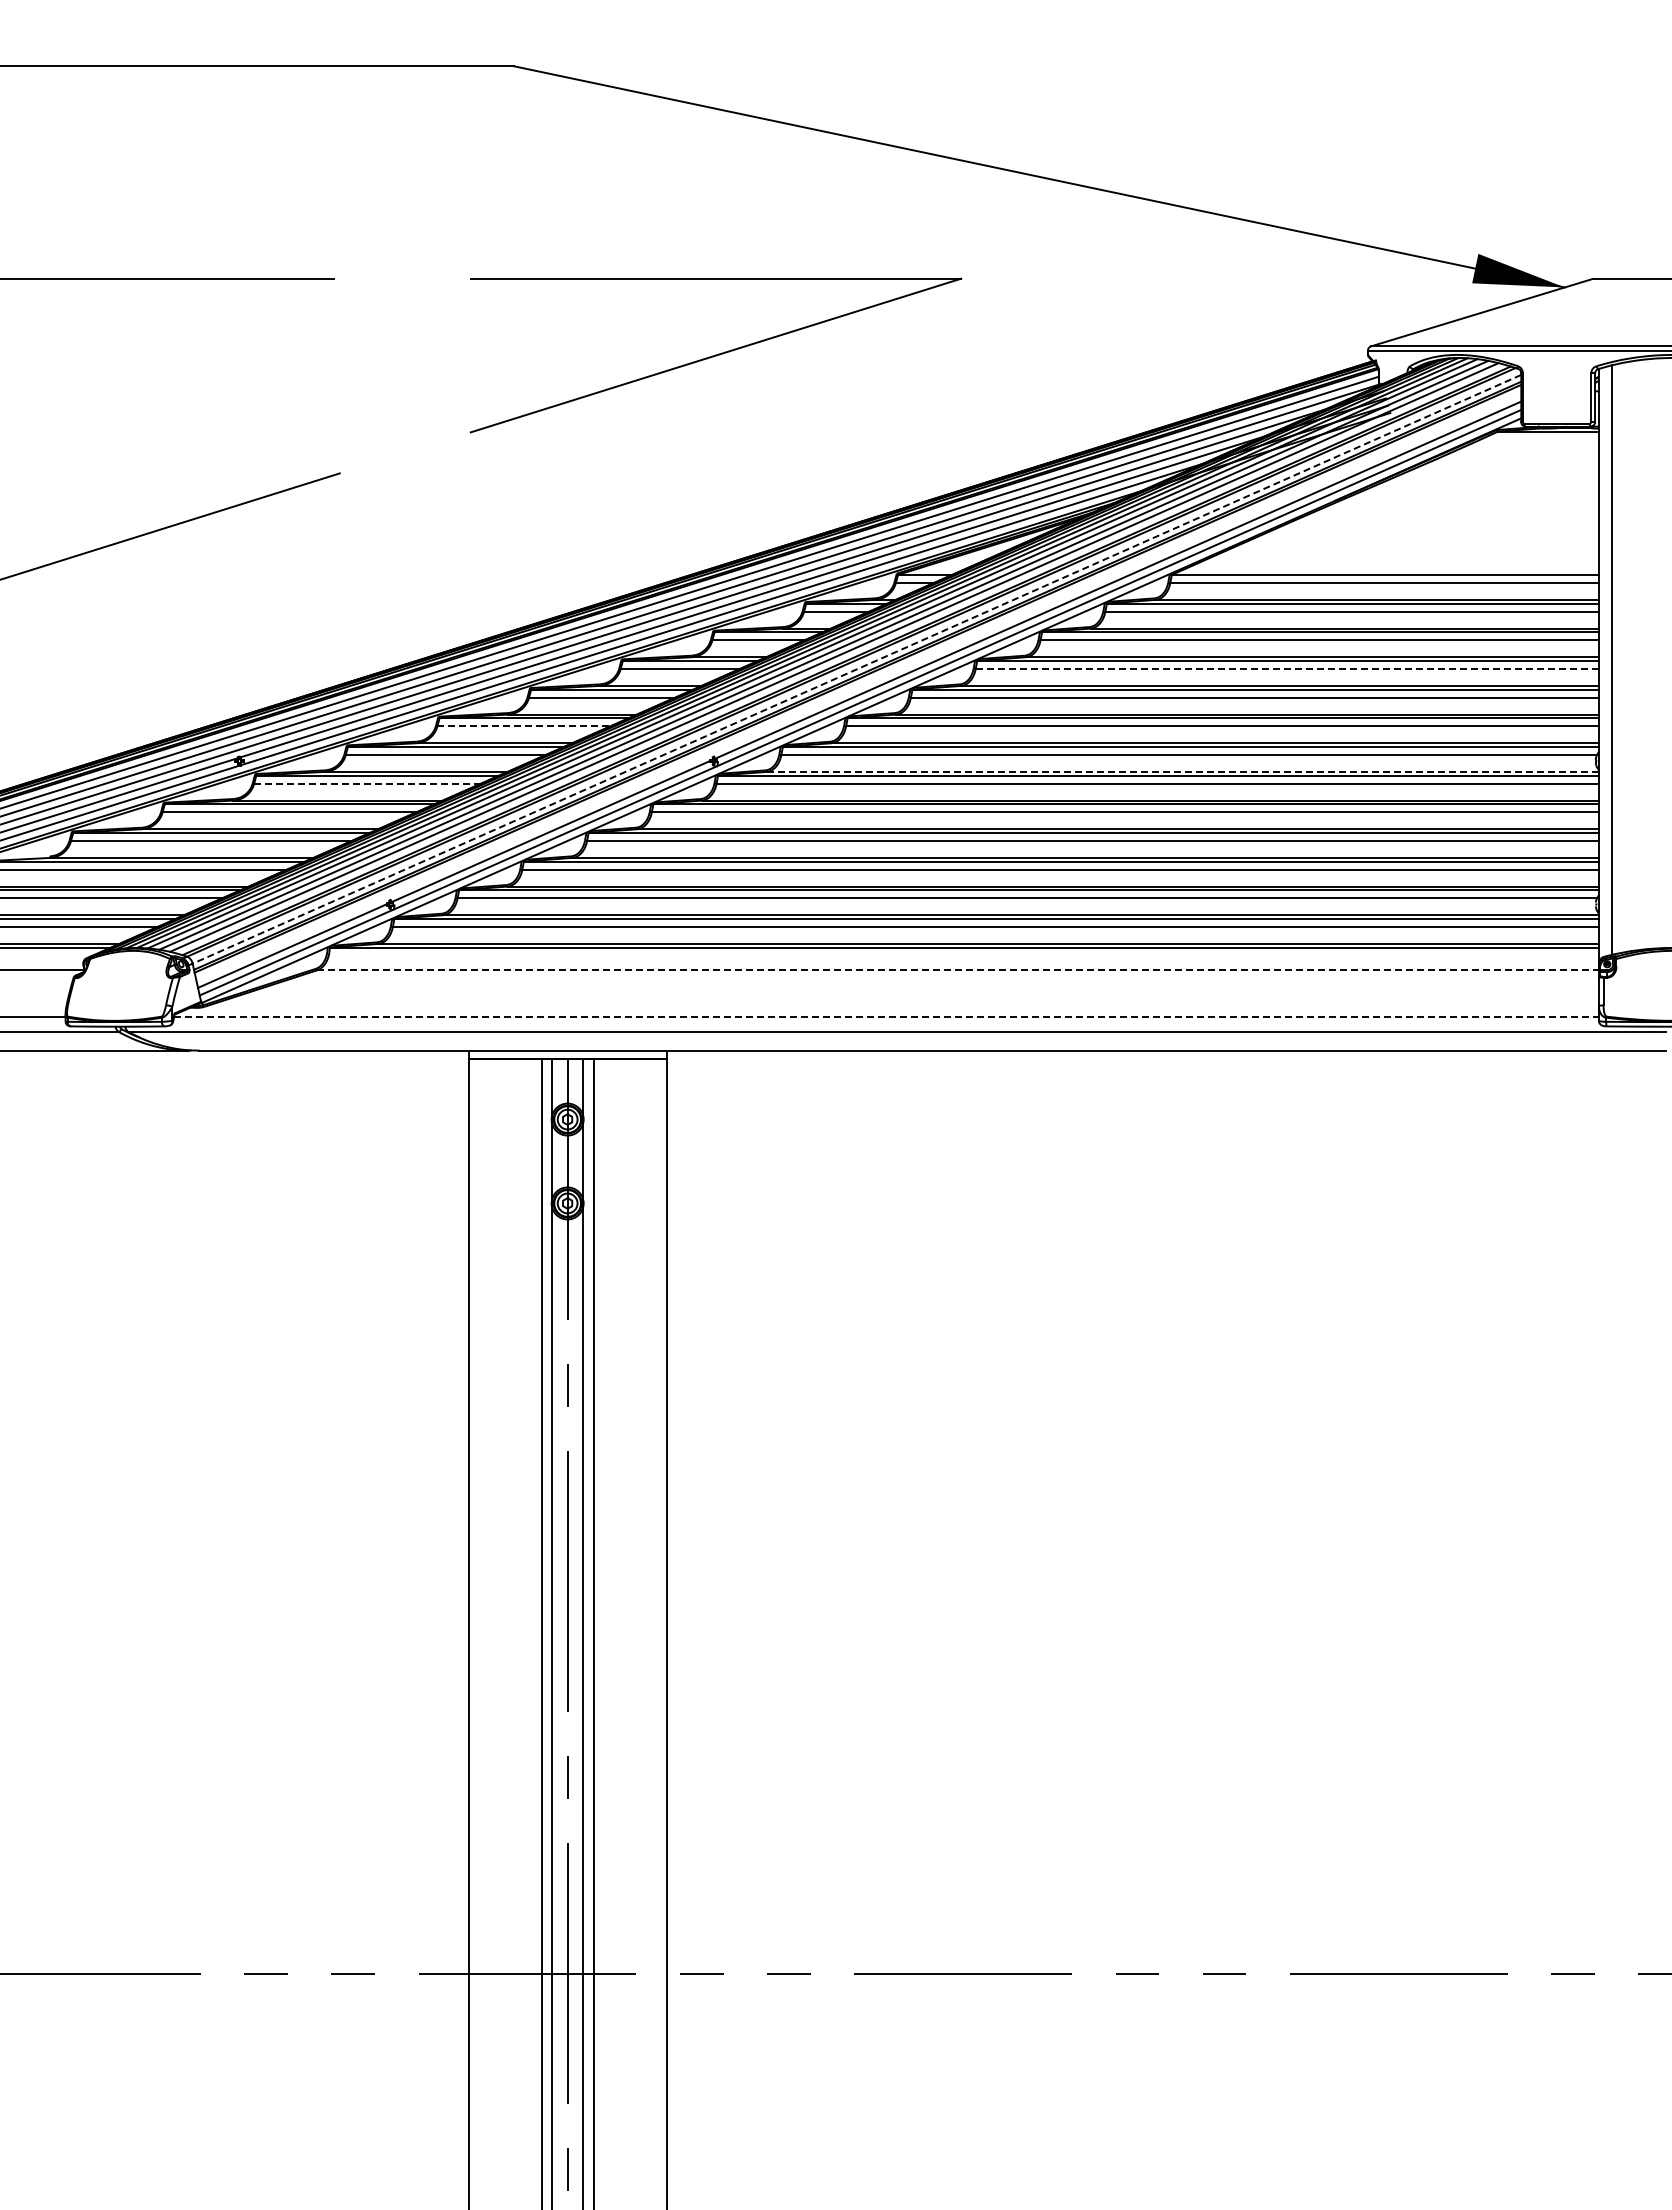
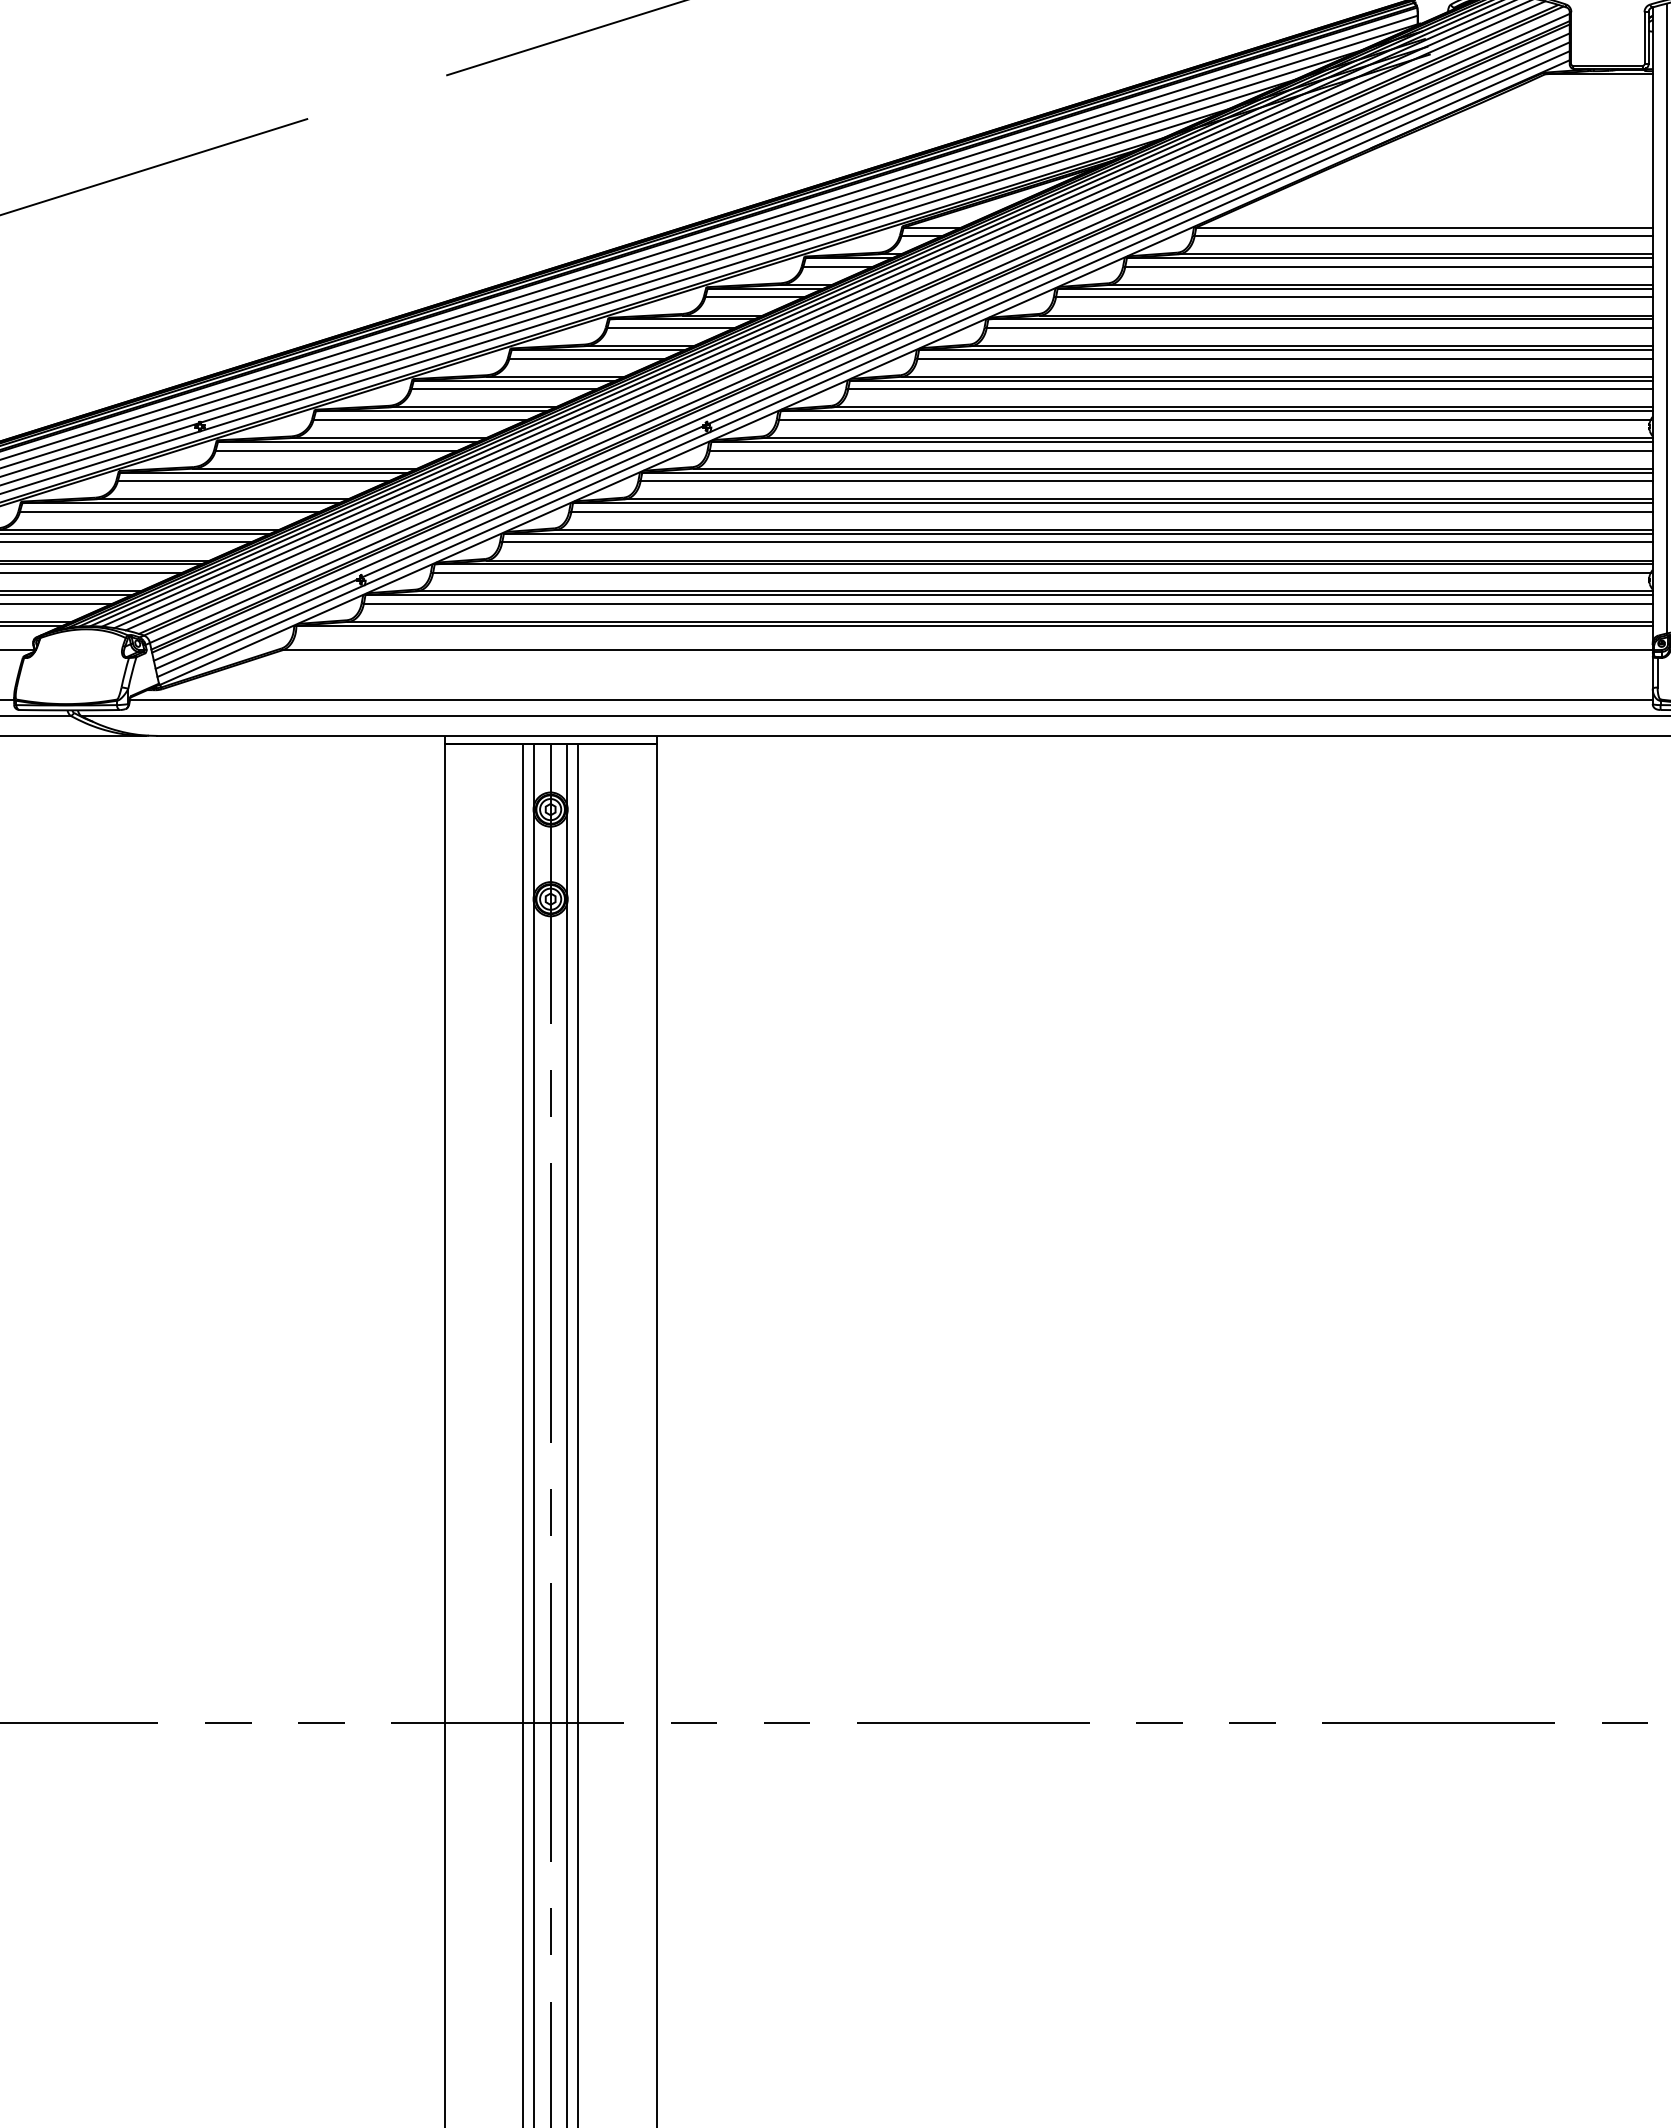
line: (1287, 668) -> (1319, 327), dashed -> solid
line: (856, 669) -> (859, 328), dashed -> solid
line: (858, 686) -> (861, 346), added
line: (523, 726) -> (503, 389), dashed -> solid
line: (1183, 771) -> (1208, 437), dashed -> solid
line: (368, 783) -> (337, 450), dashed -> solid
line: (958, 970) -> (968, 650), dashed -> solid
line: (886, 1017) -> (891, 700), dashed -> solid

